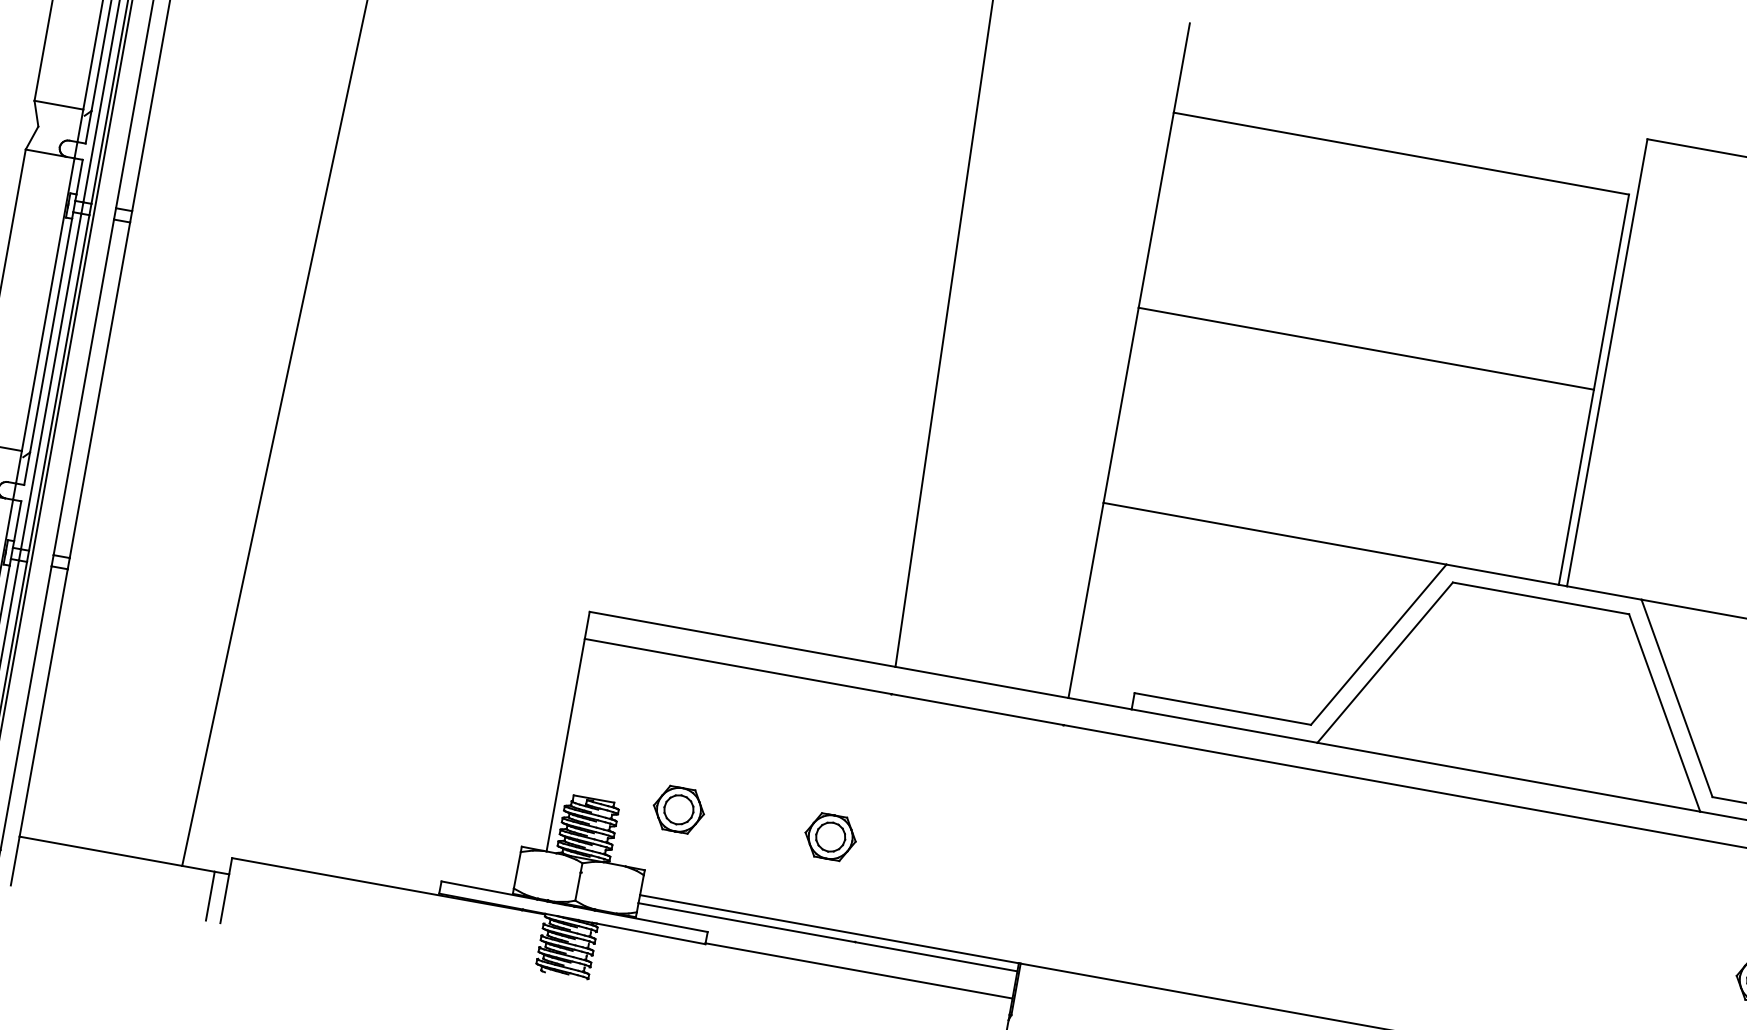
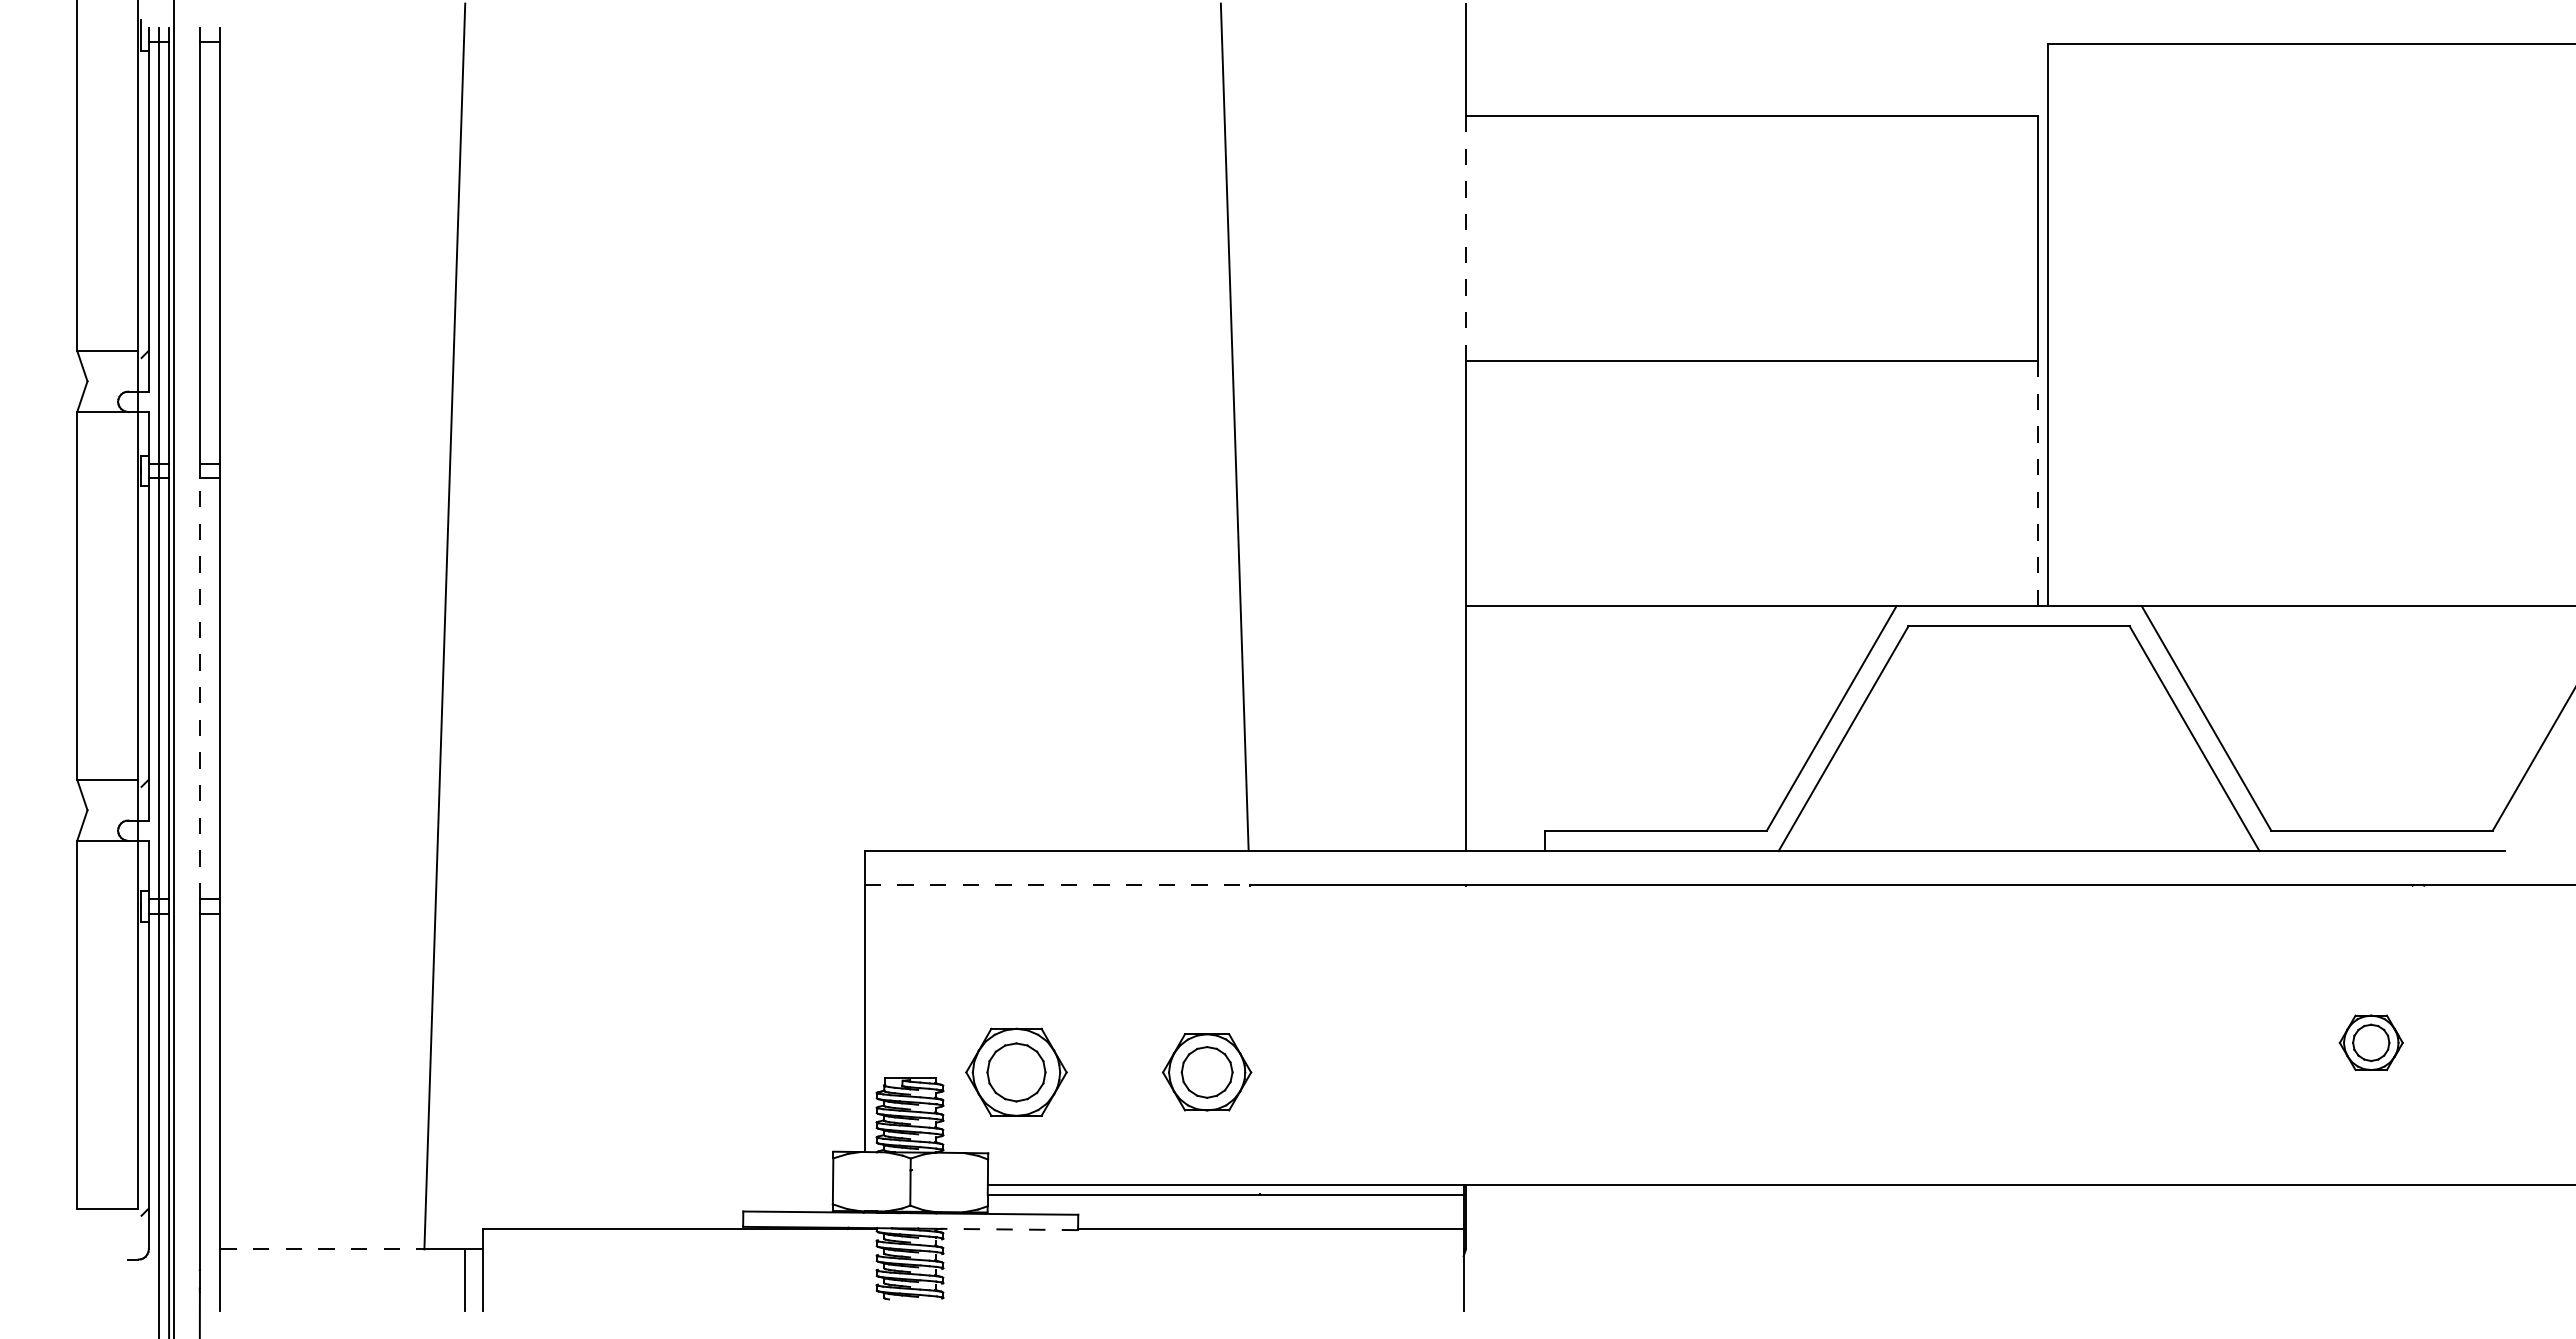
line: (1155, 210) -> (1465, 238), solid -> dashed
line: (83, 387) -> (199, 688), solid -> dashed
line: (1576, 487) -> (2037, 483), solid -> dashed
line: (738, 666) -> (1057, 885), solid -> dashed
part: (678, 809) -> (1016, 1072), size x1.6
part: (830, 837) -> (1206, 1072), size x1.4
line: (101, 851) -> (322, 1249), solid -> dashed
line: (650, 933) -> (1009, 1229), solid -> dashed

